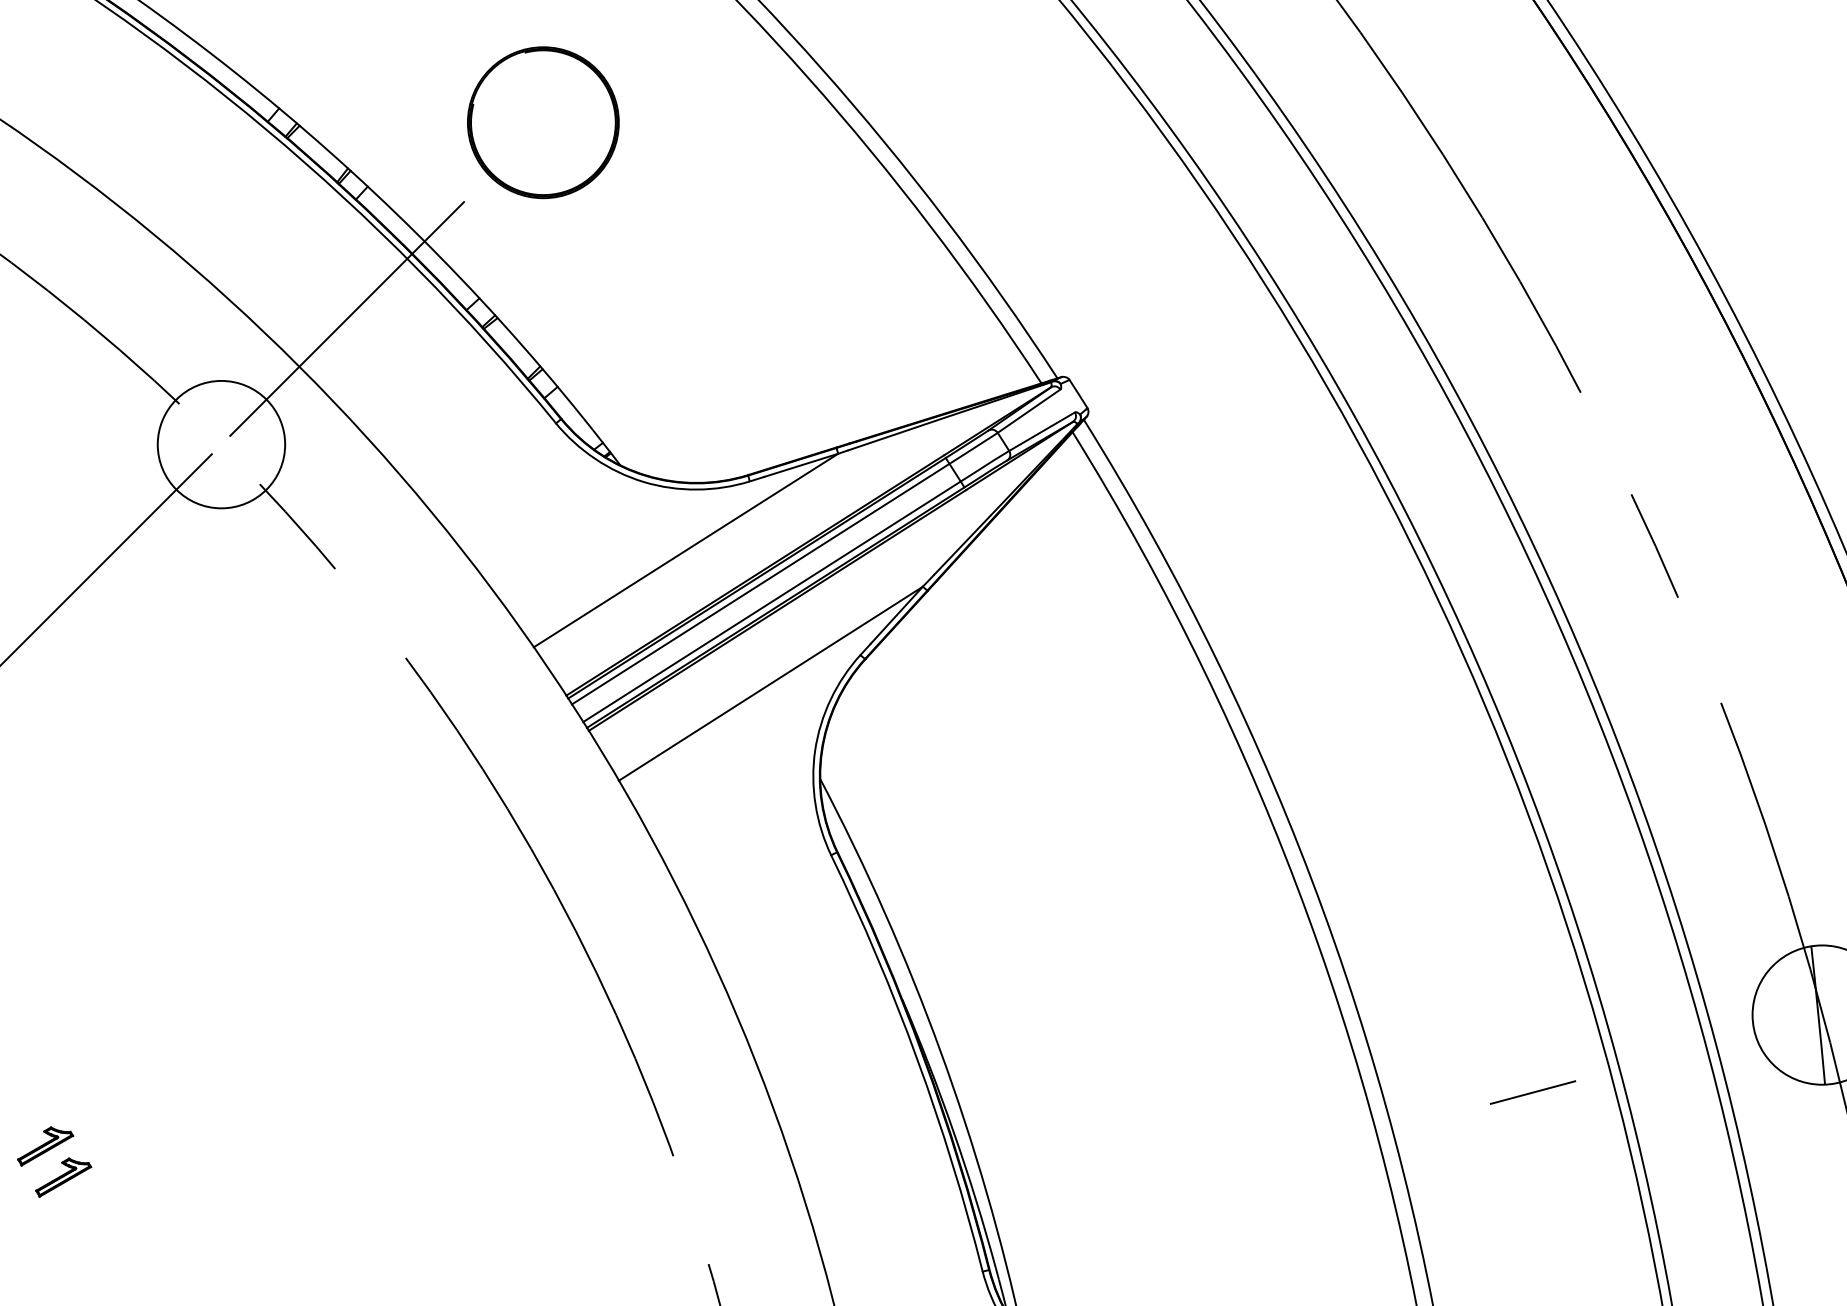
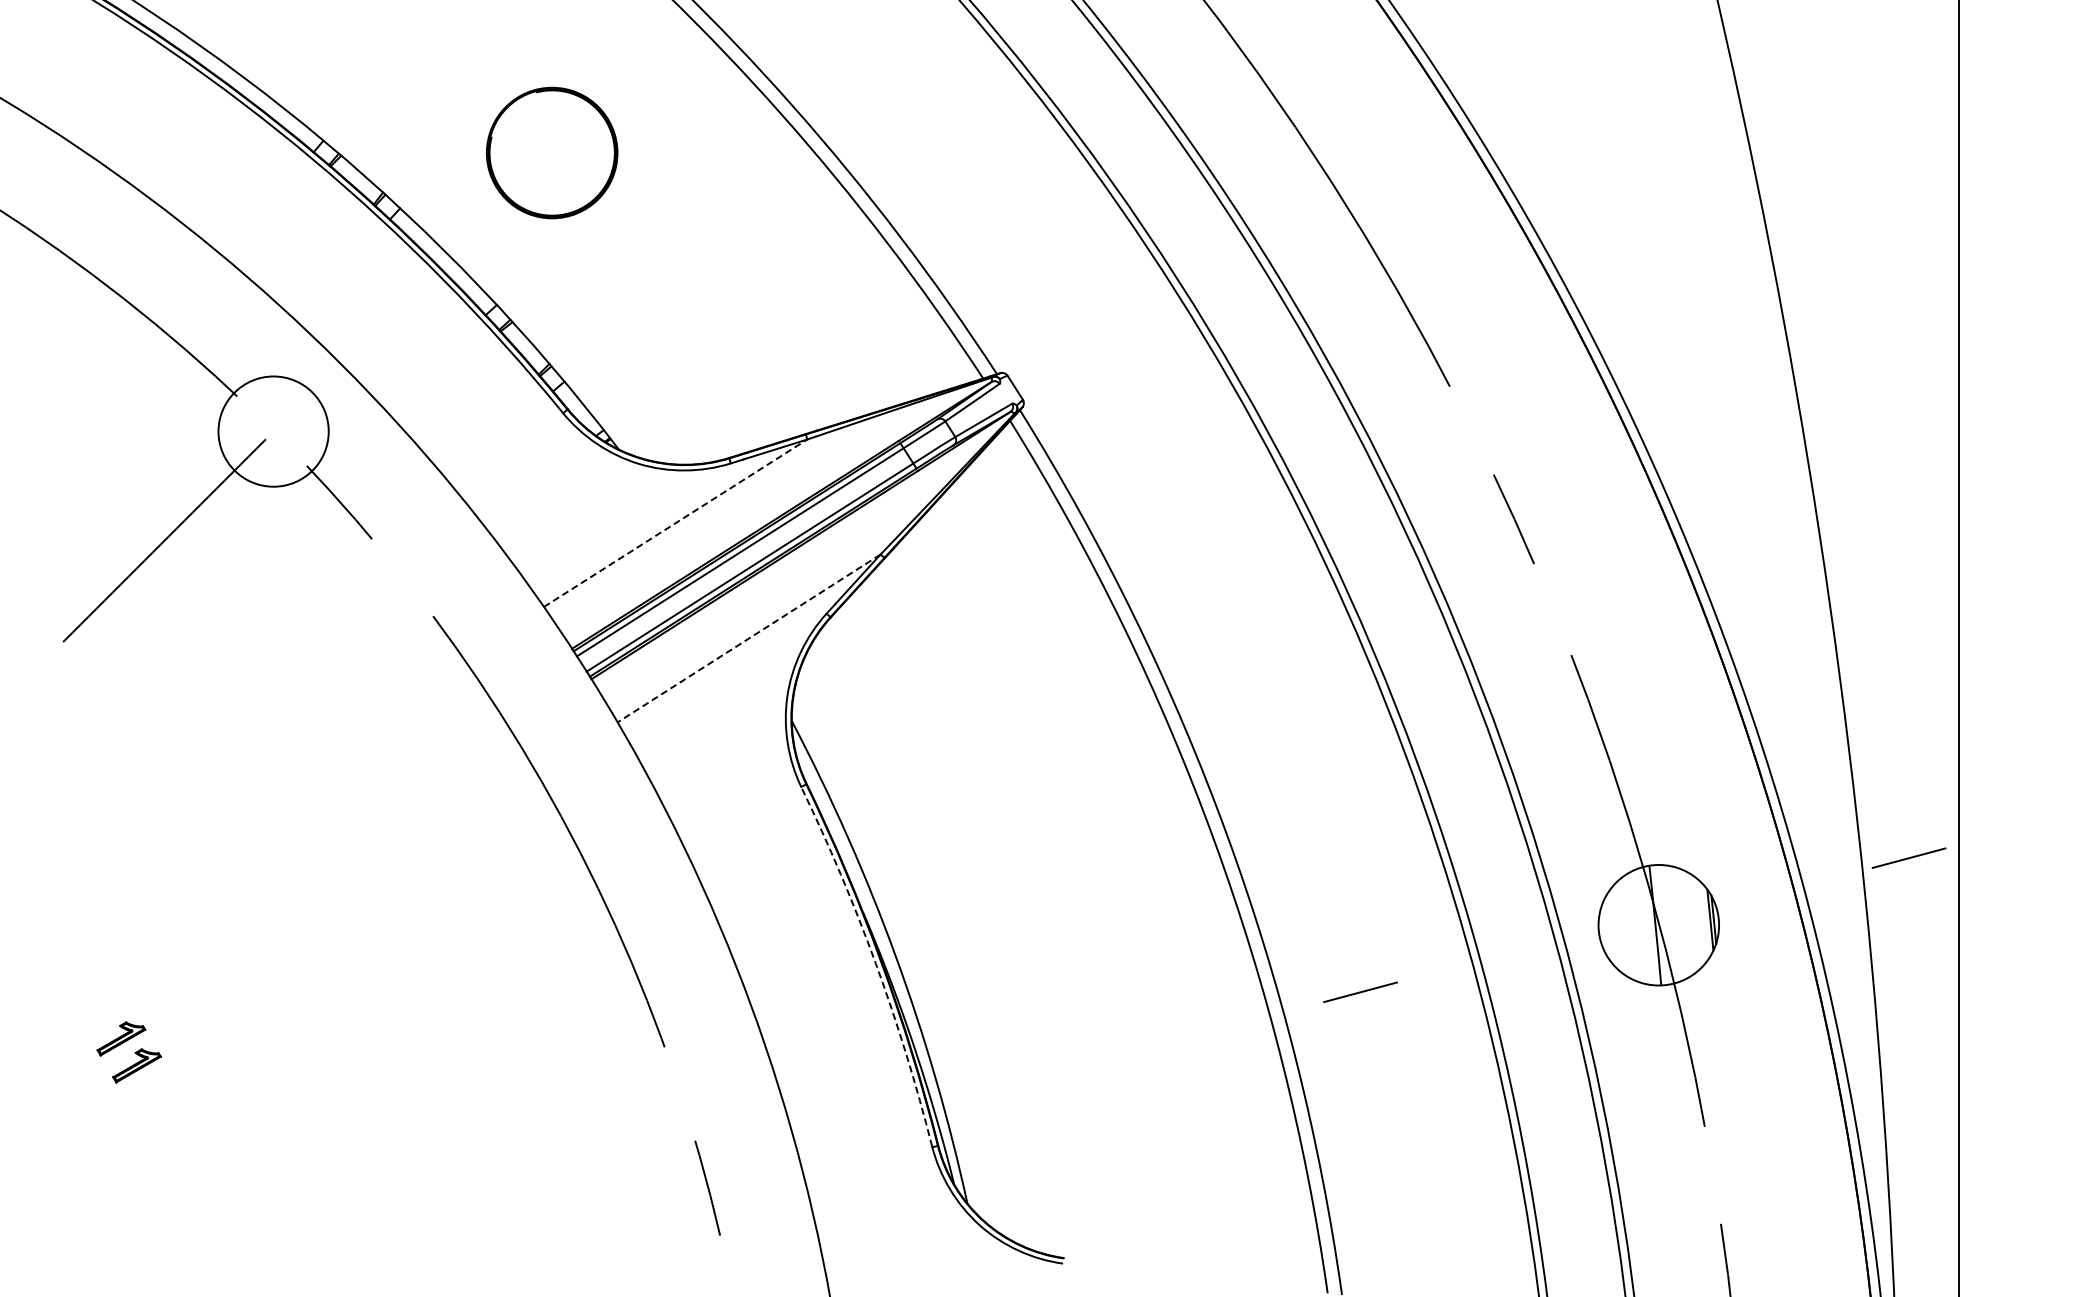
line: (347, 318) -> (382, 322), removed
line: (685, 550) -> (675, 523), solid -> dashed
line: (770, 683) -> (748, 638), solid -> dashed
arc: (917, 1059) -> (875, 963), solid -> dashed
line: (1532, 1091) -> (1360, 991), moved

